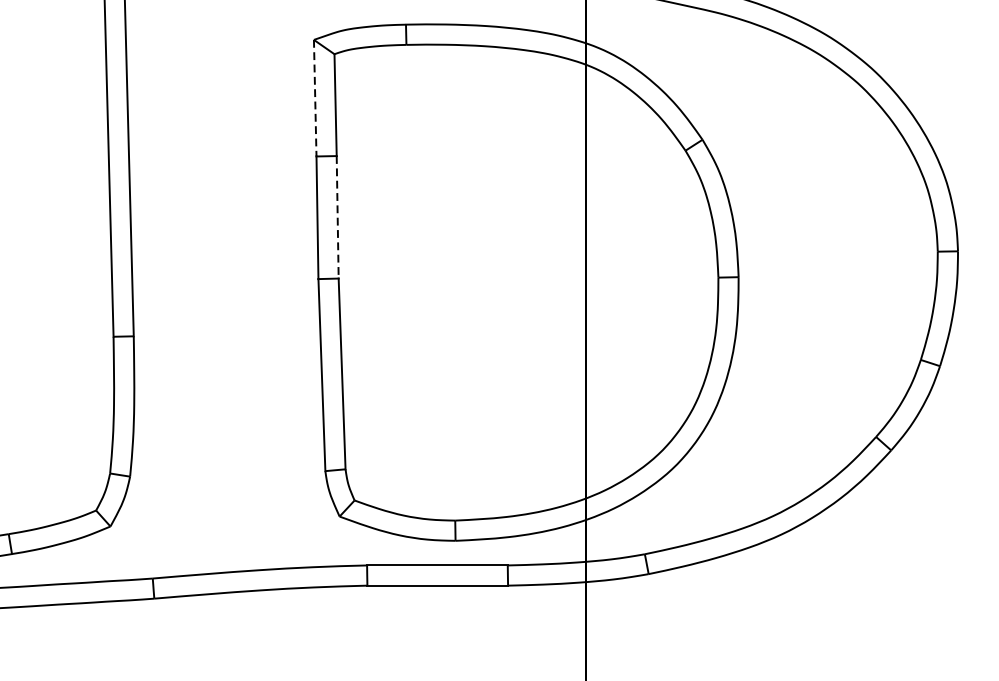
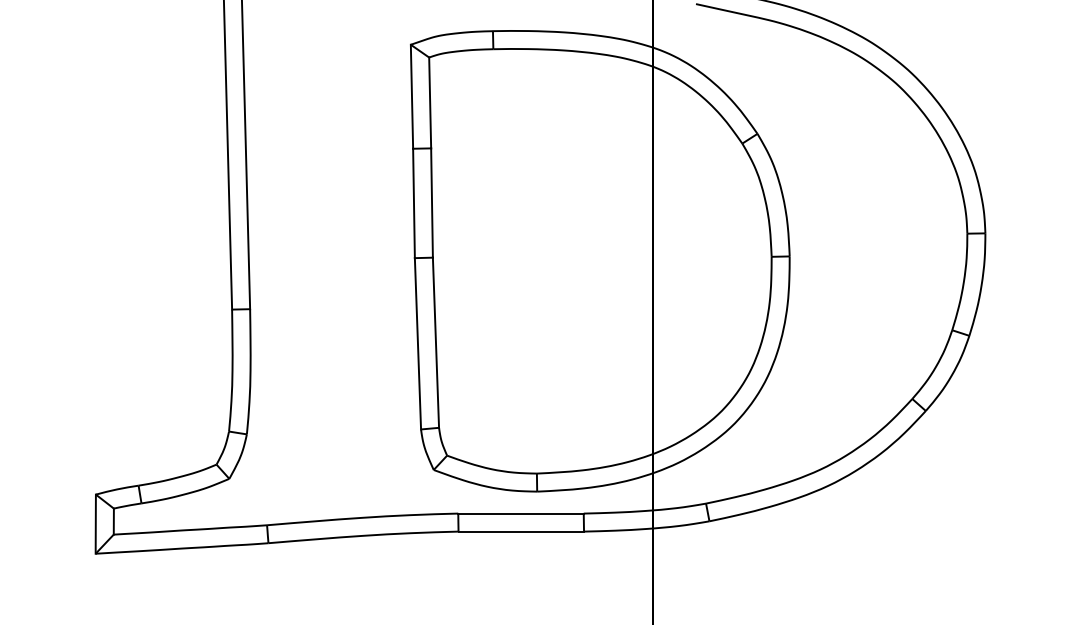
line: (314, 97) -> (411, 96), dashed -> solid
line: (338, 217) -> (432, 203), dashed -> solid

